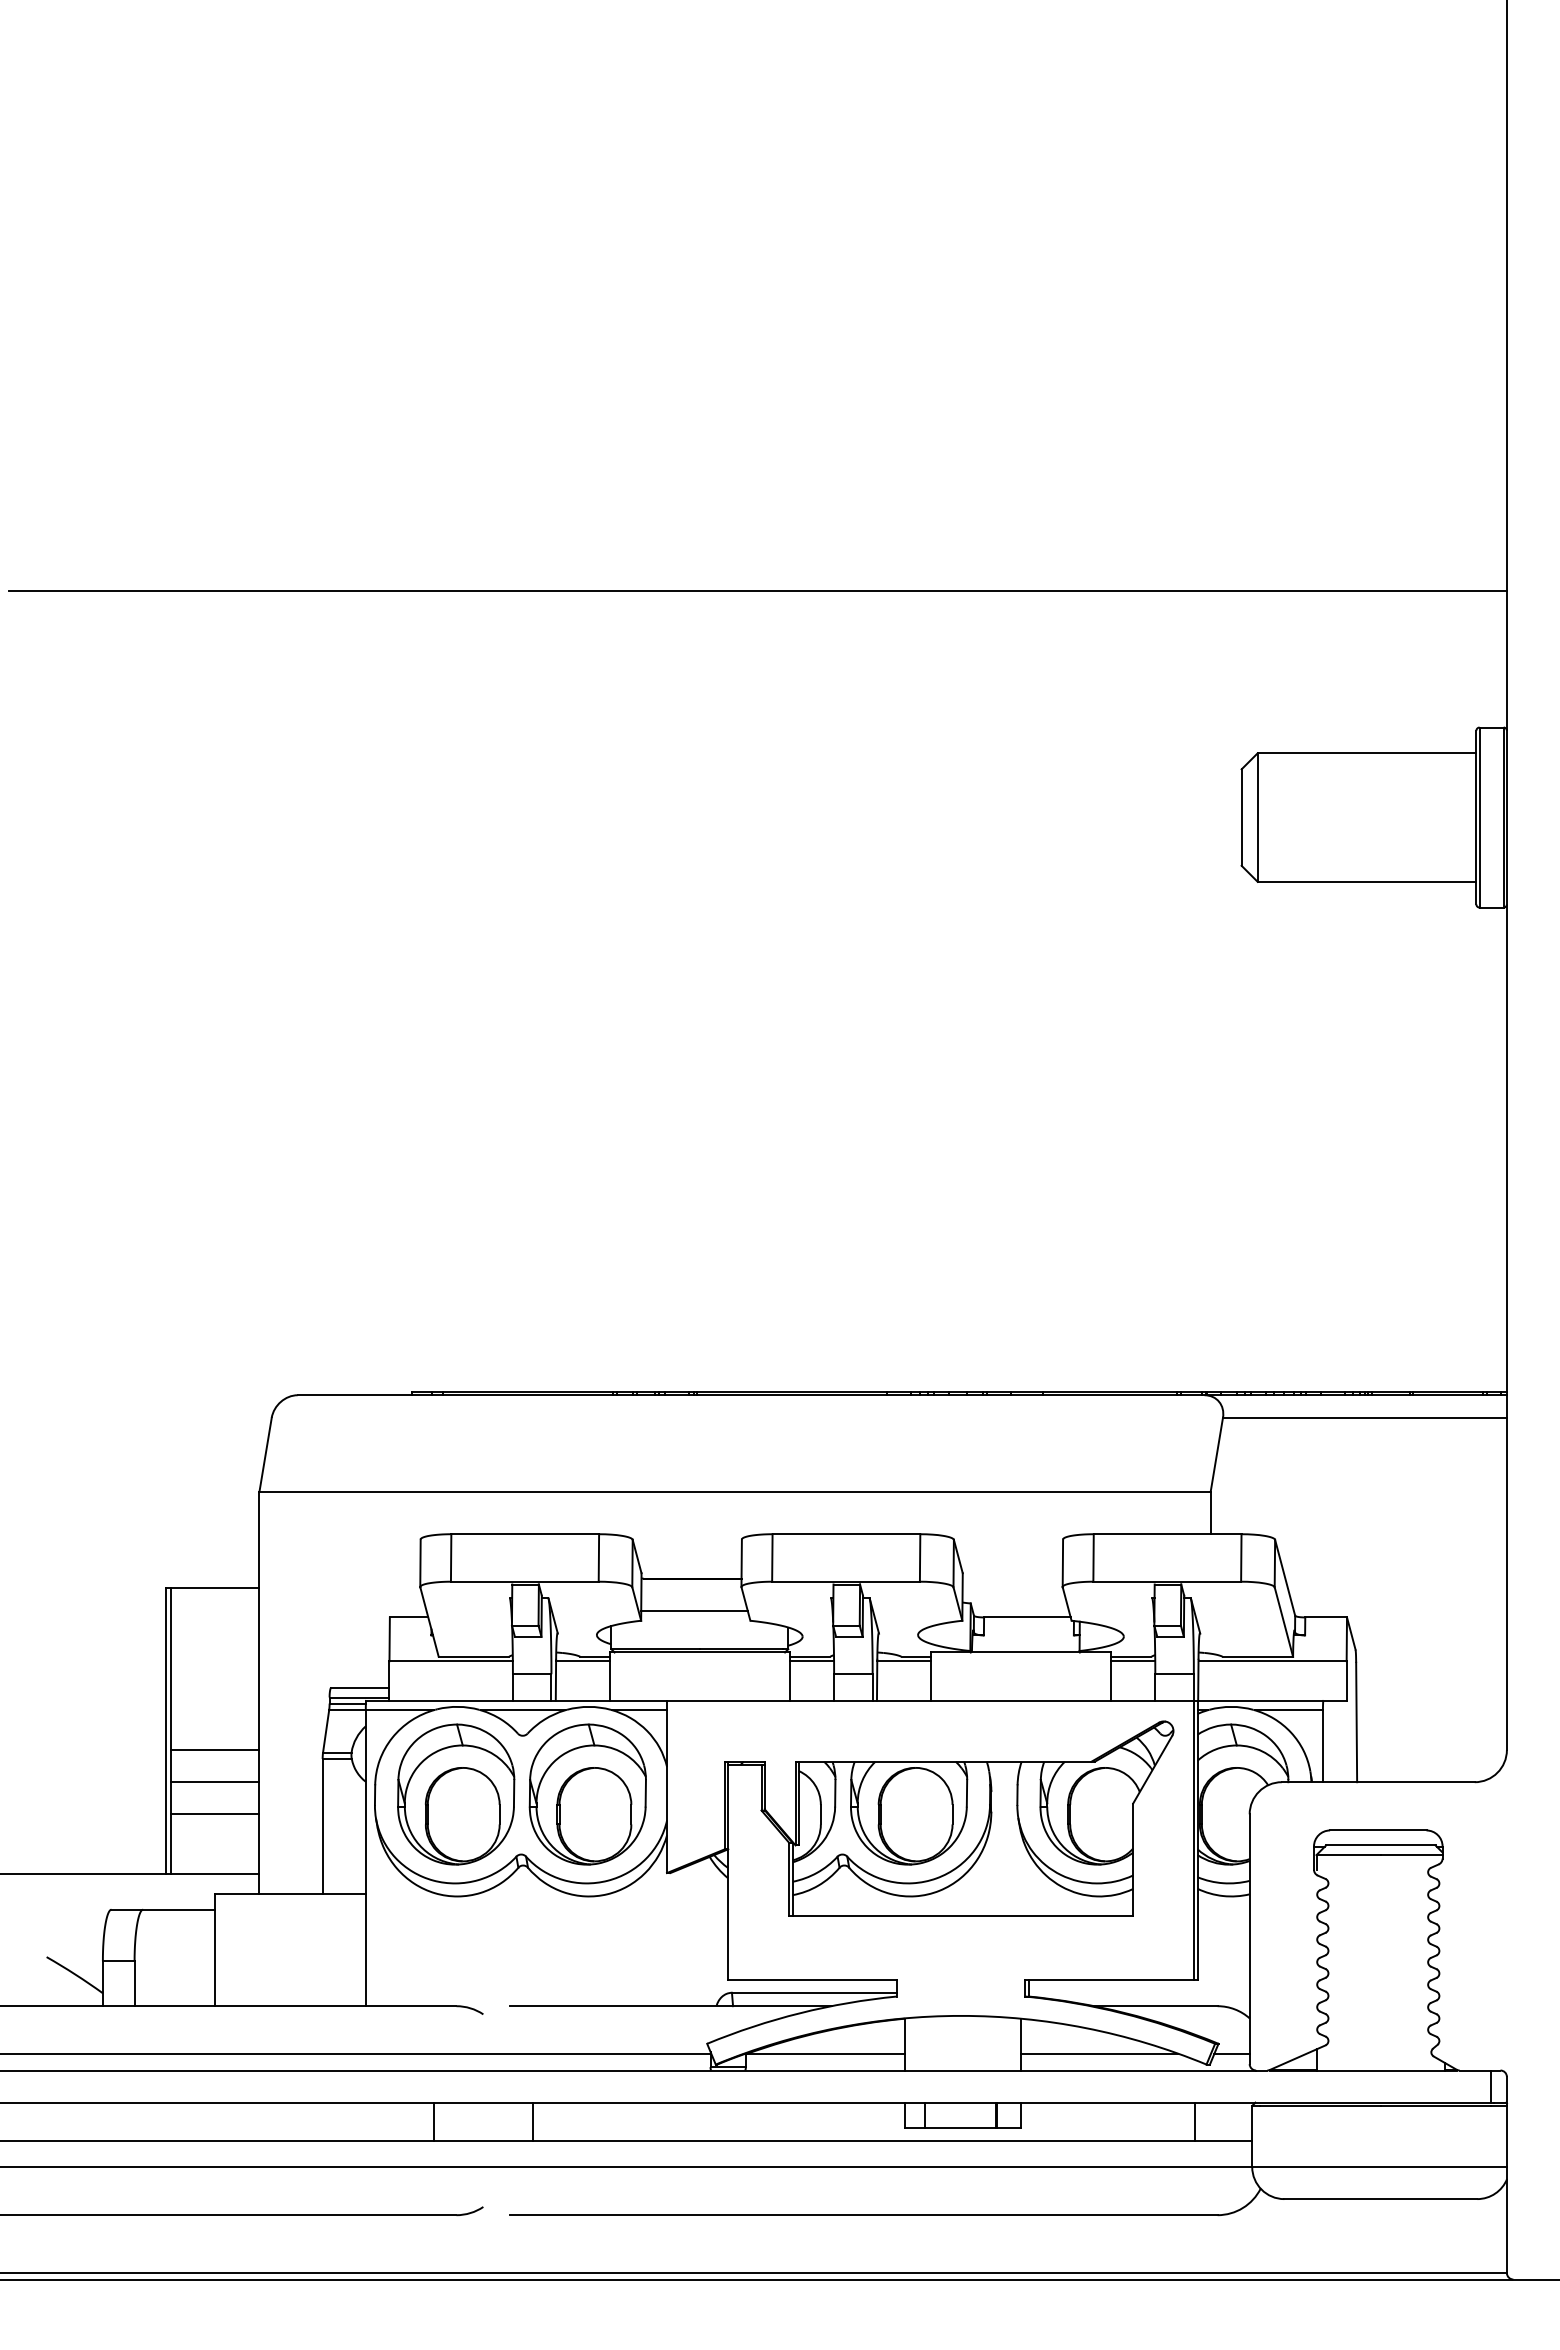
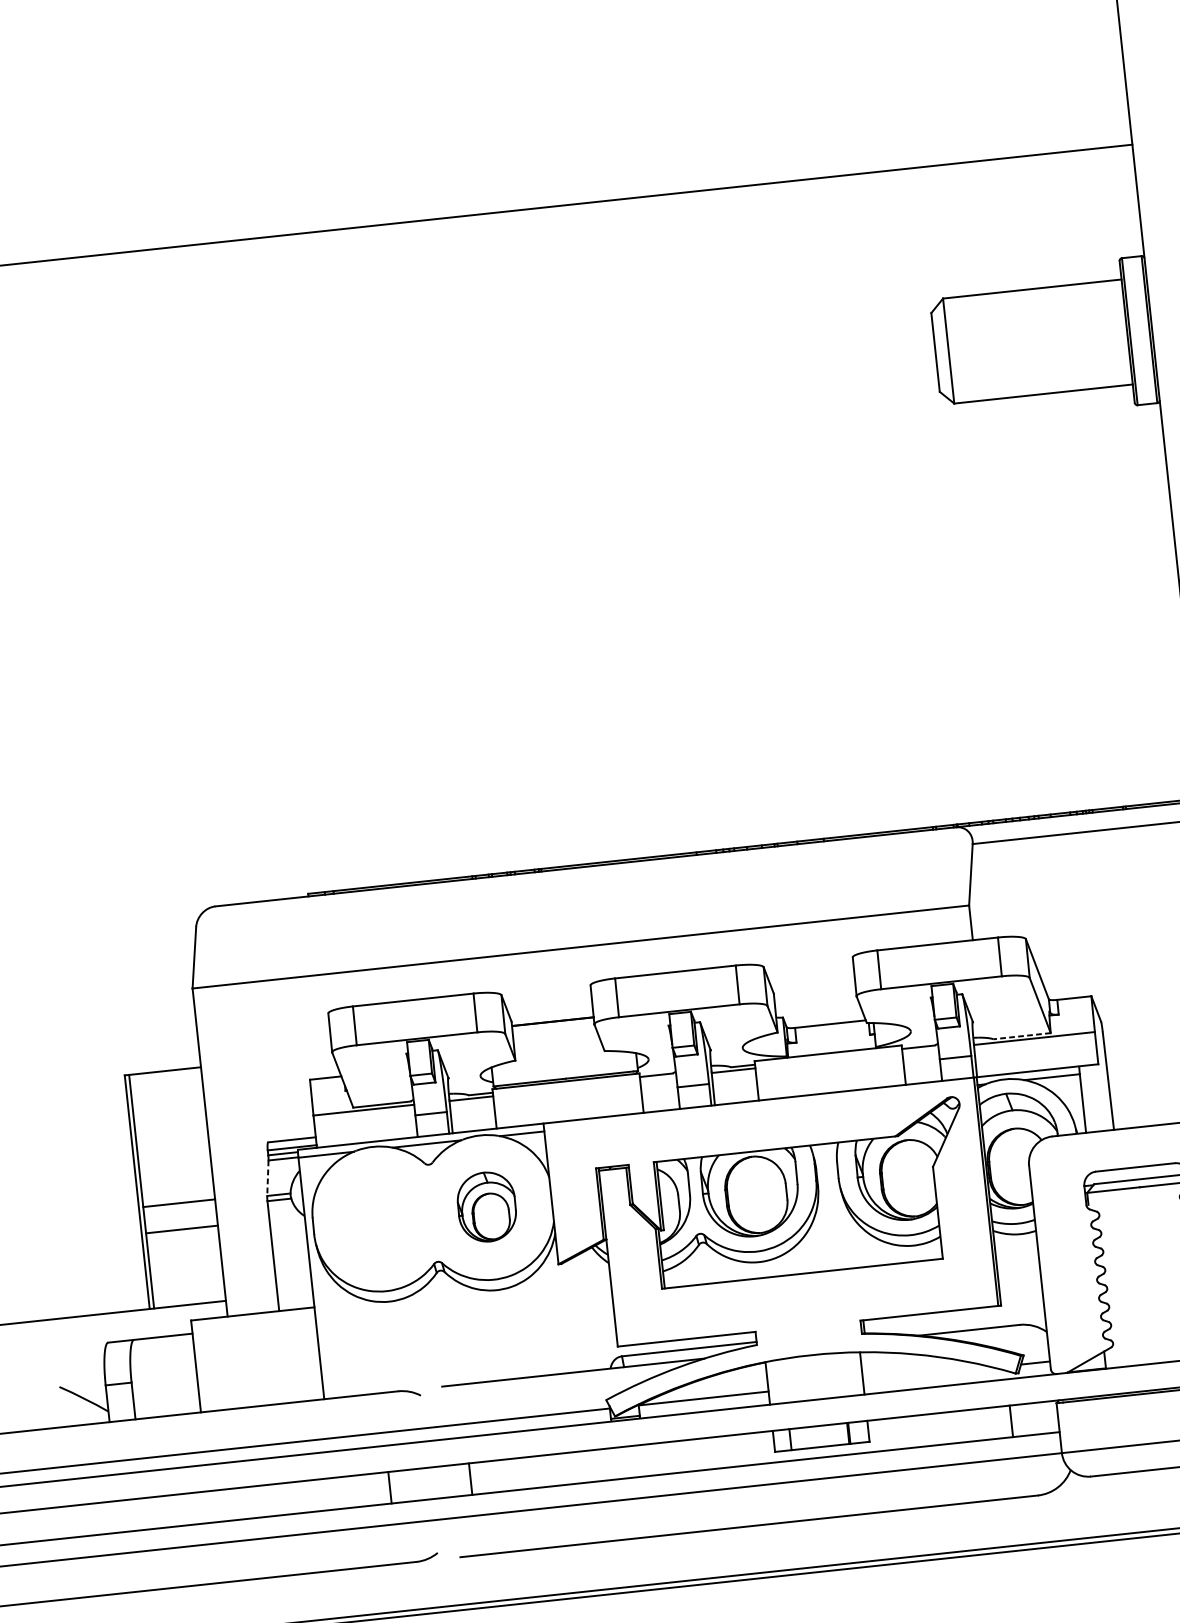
line: (694, 1610) -> (558, 1047), removed
line: (1257, 1656) -> (1021, 1035), solid -> dashed
line: (811, 1661) -> (658, 1078), removed
line: (1132, 1661) -> (920, 1050), removed
line: (326, 1731) -> (268, 1178), solid -> dashed
part: (456, 1794) -> (379, 1218), removed
part: (587, 1794) -> (486, 1207), size x0.6
line: (215, 1814) -> (184, 1255), removed
line: (1098, 2054) -> (926, 1374), removed

